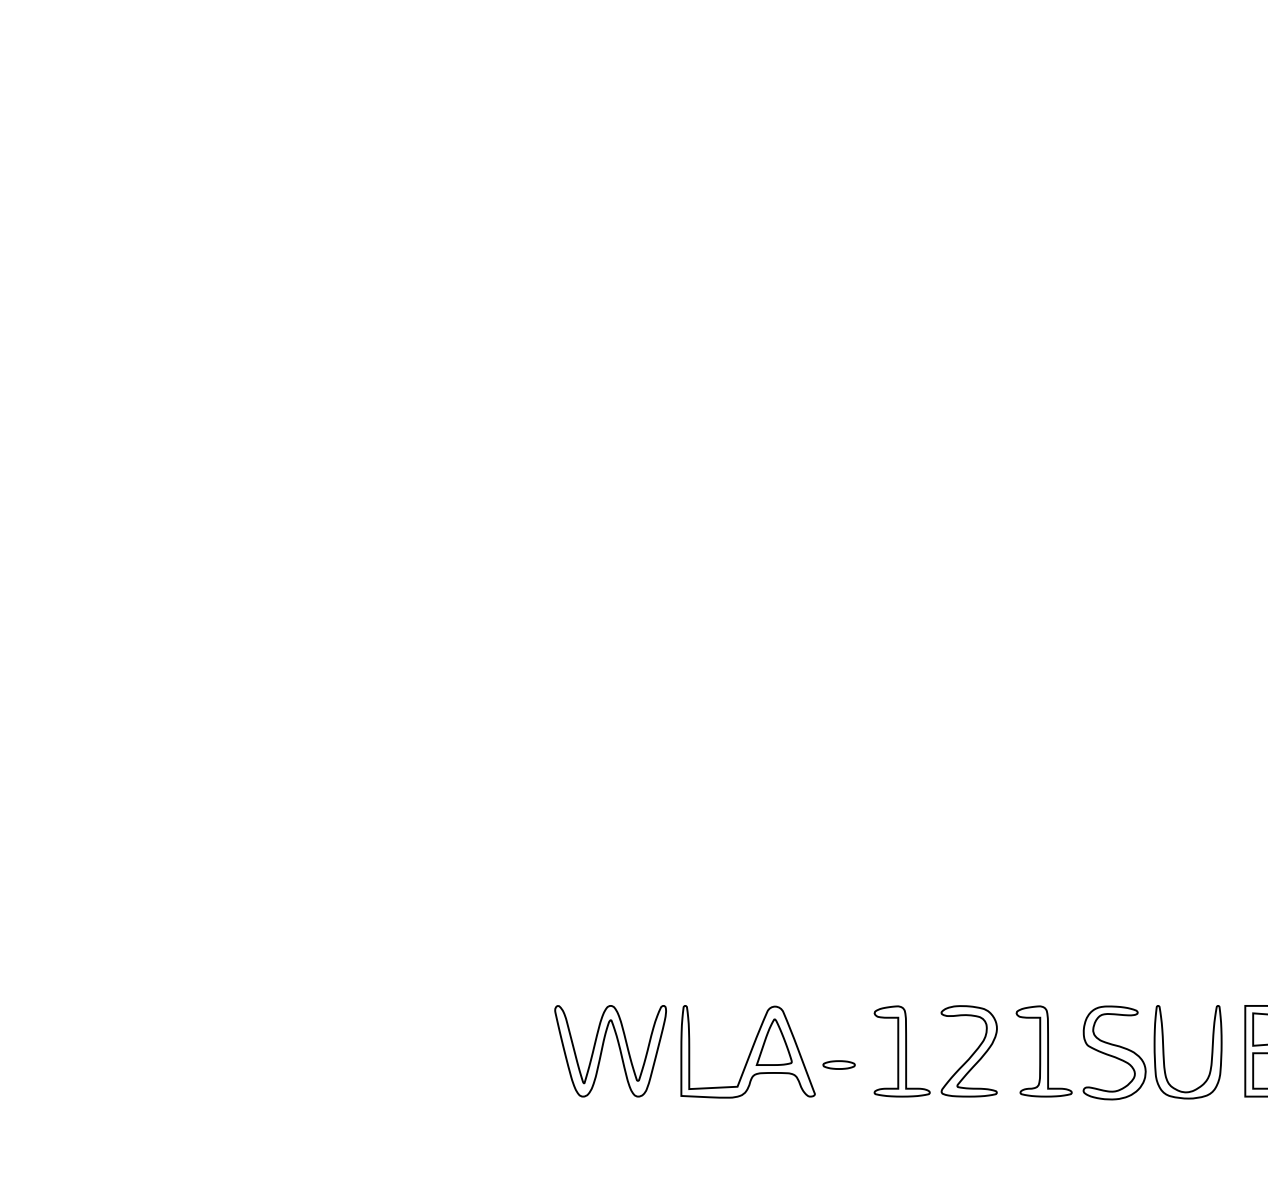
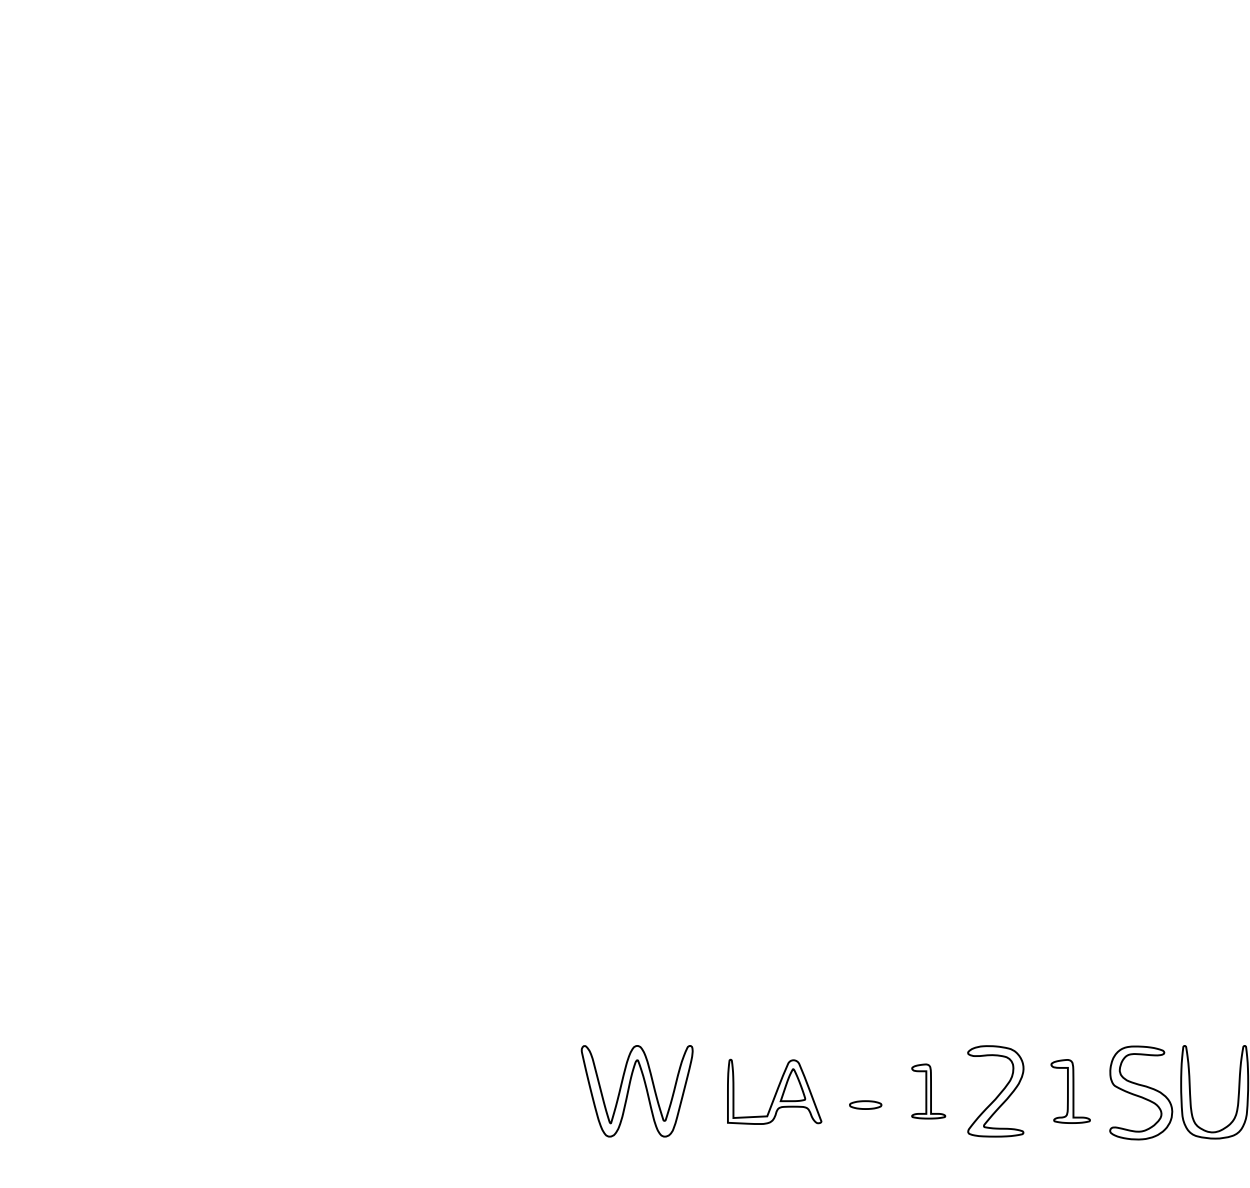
part: (747, 1051) -> (774, 1091), size x0.7
part: (901, 1051) -> (928, 1091), size x0.6
part: (1043, 1051) -> (1070, 1091), size x0.7

